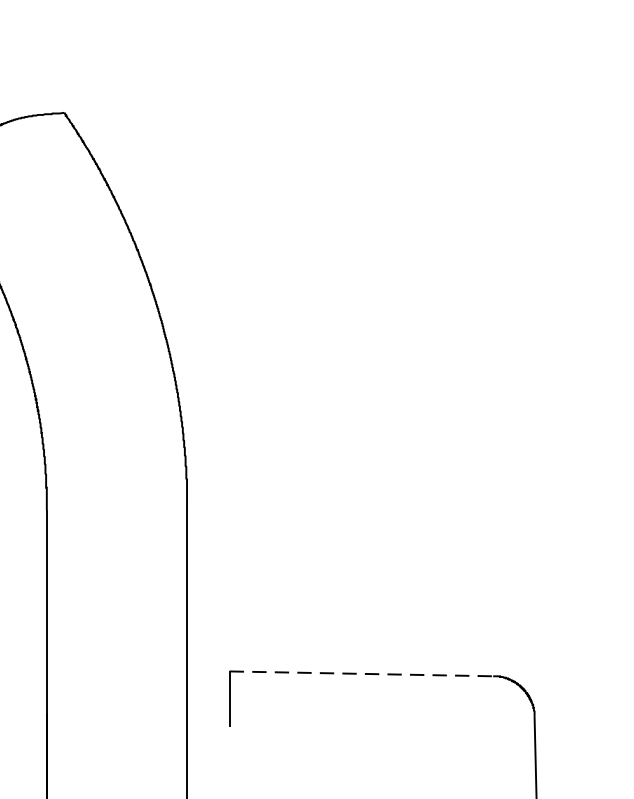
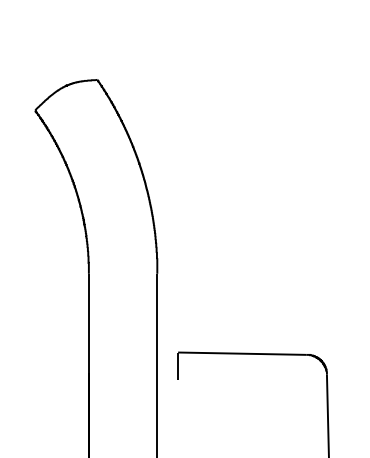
line: (361, 673) -> (242, 353), dashed -> solid

